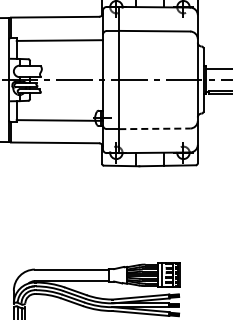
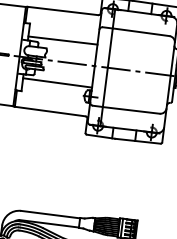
line: (59, 40) -> (62, 40), moved
line: (59, 120) -> (57, 82), moved
line: (155, 128) -> (131, 110), dashed -> solid

